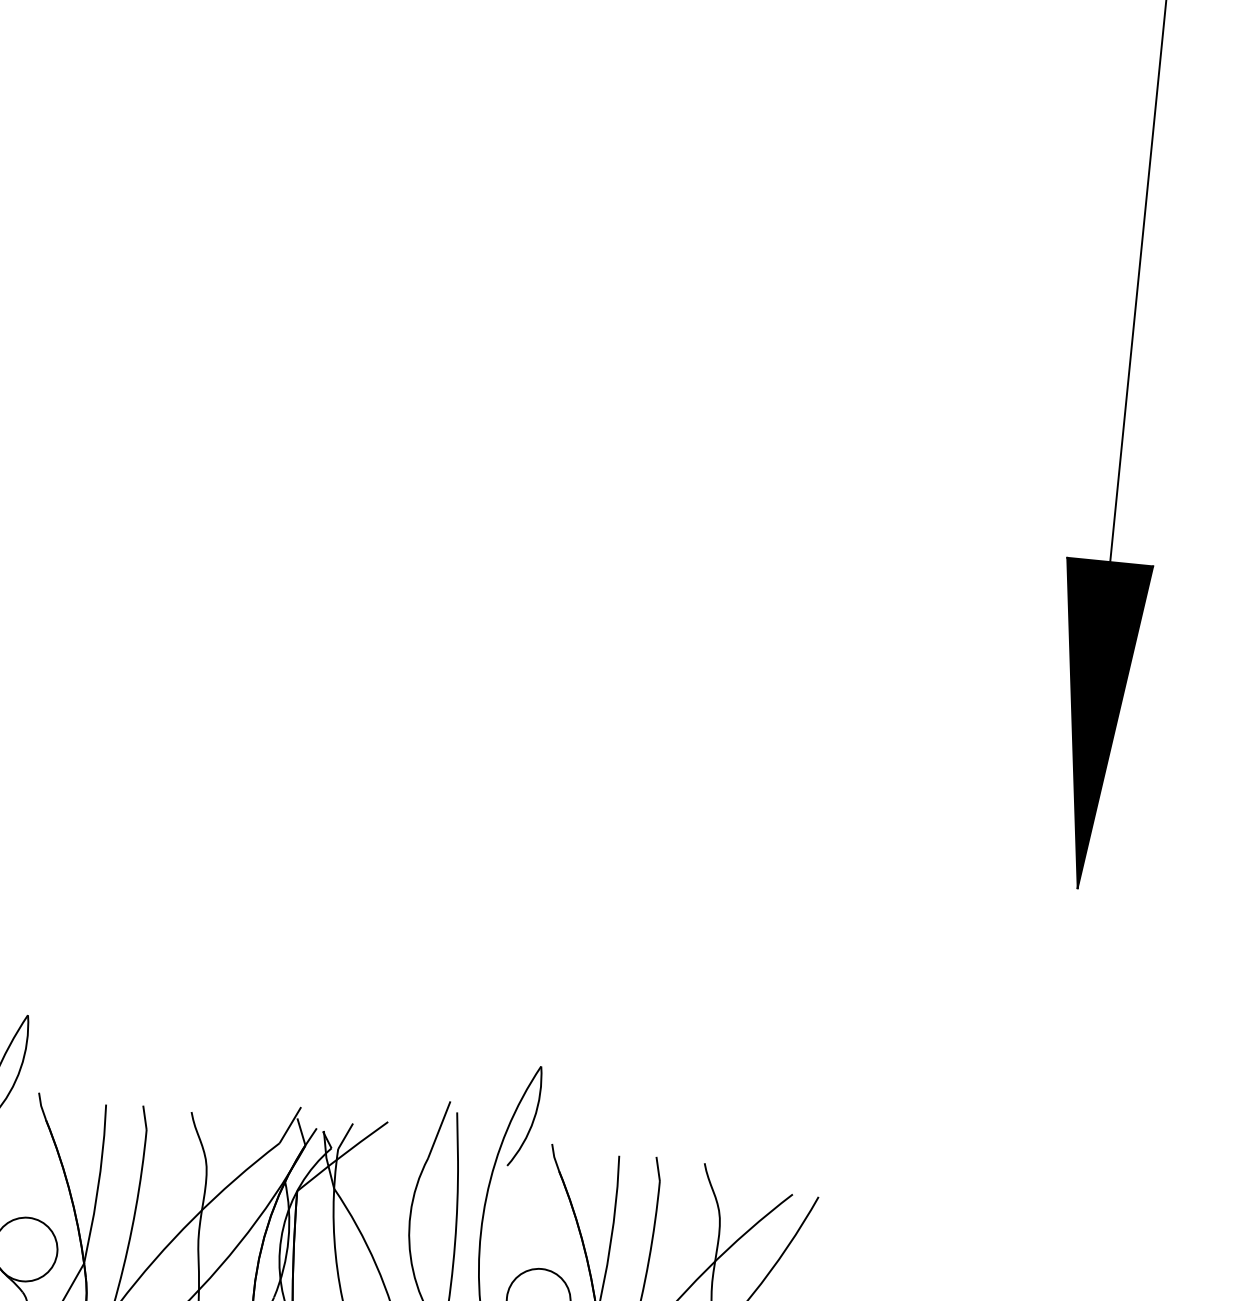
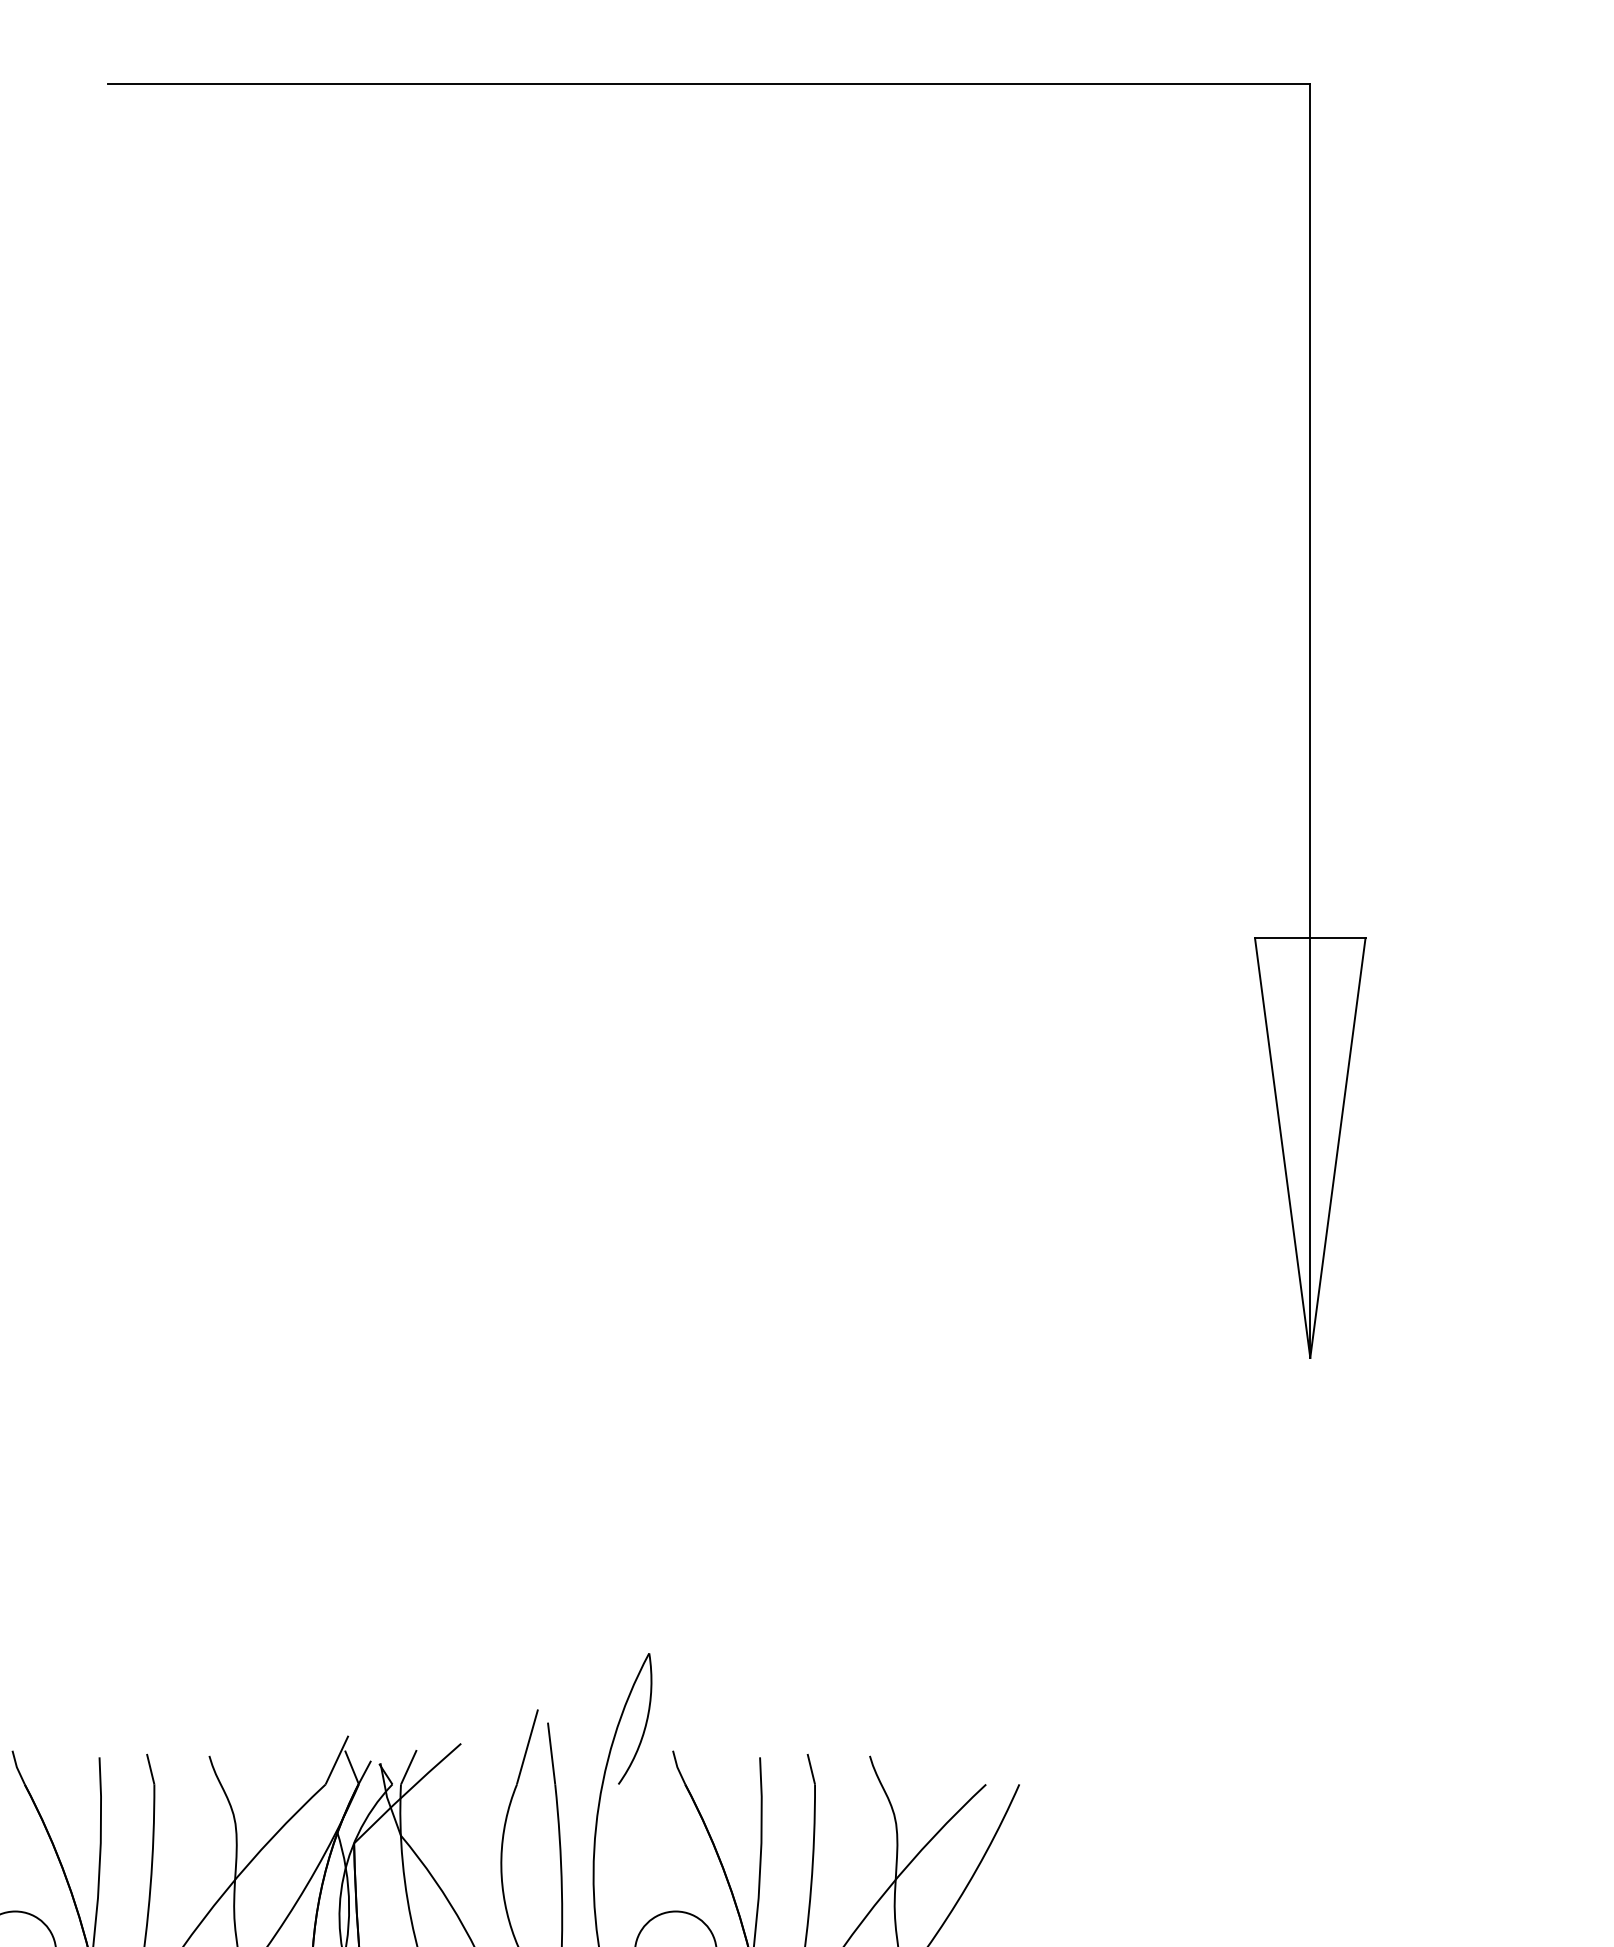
fill: (1094, 724) -> (1310, 1147), removed

